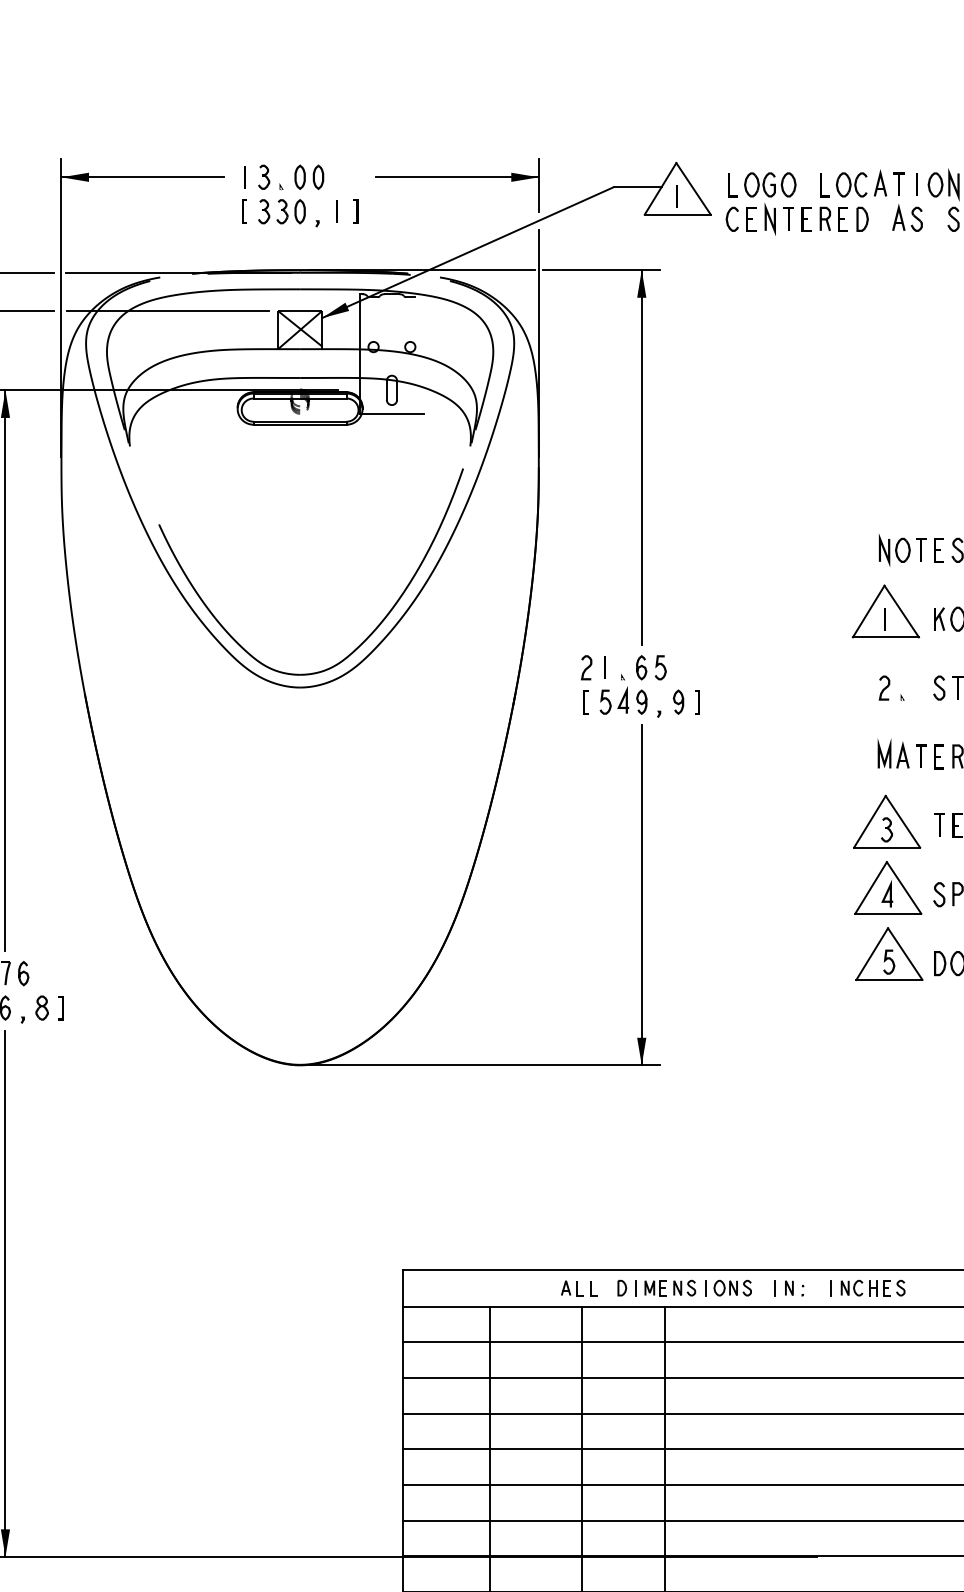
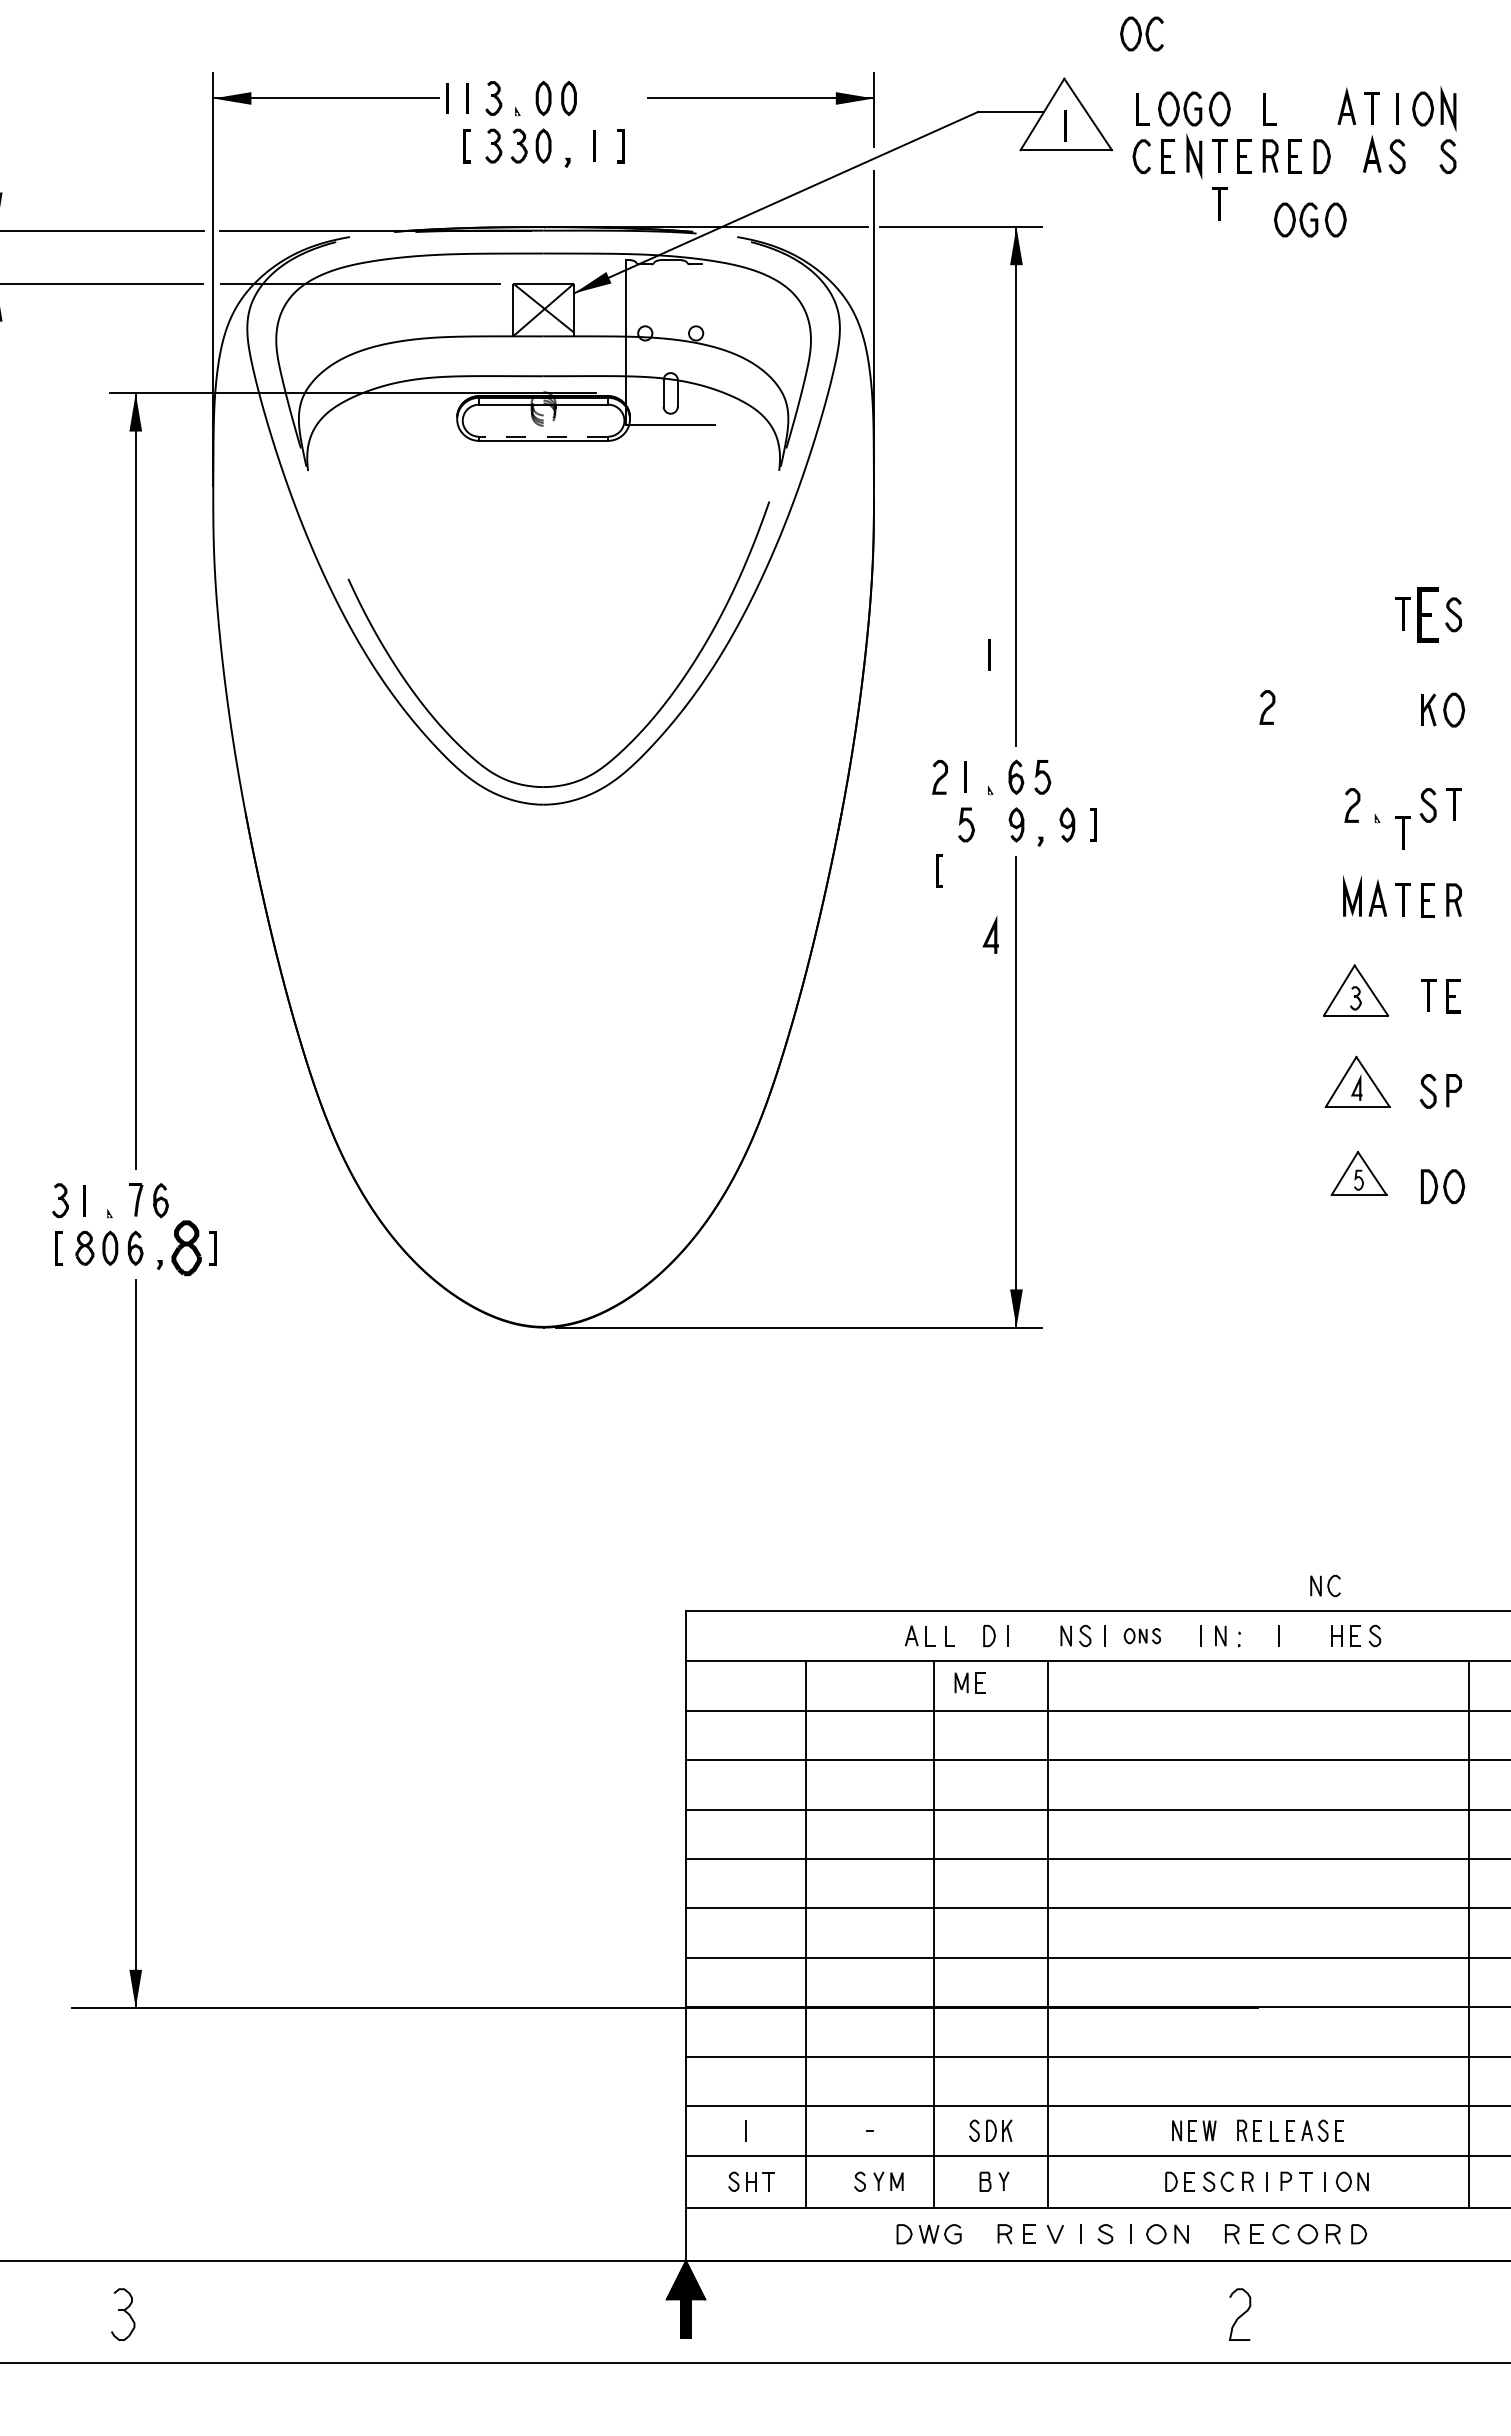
line: (230, 177) -> (447, 98), added
part: (851, 184) -> (1141, 33), moved
part: (788, 253) -> (1219, 203), added
part: (854, 264) -> (1310, 219), added
line: (300, 421) -> (543, 436), solid -> dashed
part: (894, 550) -> (1366, 614), removed
part: (938, 550) -> (1427, 614), size x1.6
line: (622, 579) -> (989, 654), added
part: (886, 611) -> (1354, 699), removed
curve: (823, 617) -> (1267, 707), added
line: (623, 699) -> (990, 934), moved
line: (585, 701) -> (938, 870), moved
part: (920, 707) -> (1402, 832), added
part: (886, 821) -> (1355, 990), size x0.7
part: (888, 887) -> (1357, 1081), size x0.7
part: (888, 954) -> (1358, 1173), size x0.6
part: (42, 1008) -> (186, 1248), size x1.6
part: (655, 1287) -> (969, 1682), moved
part: (732, 1288) -> (1142, 1636), size x0.7
part: (852, 1288) -> (1325, 1586), moved

